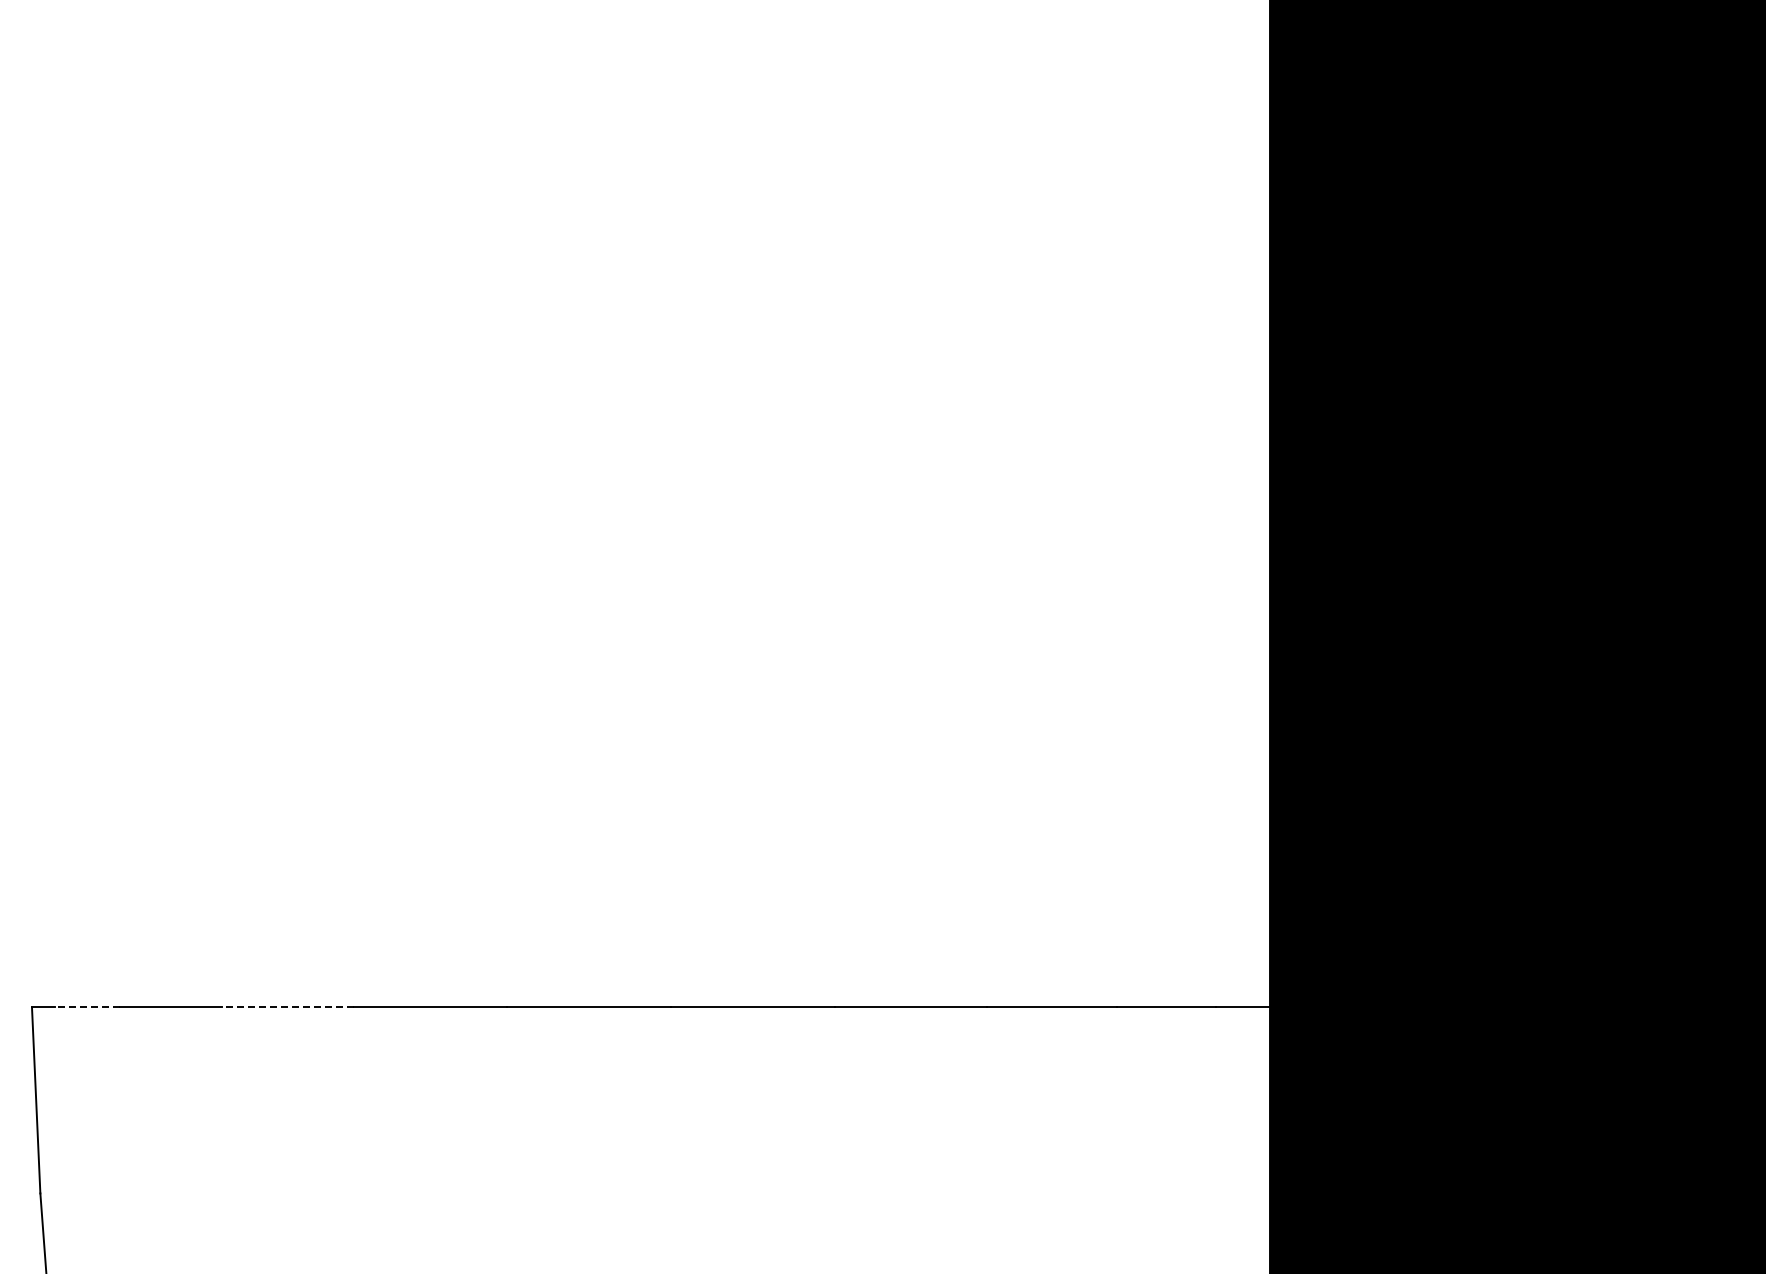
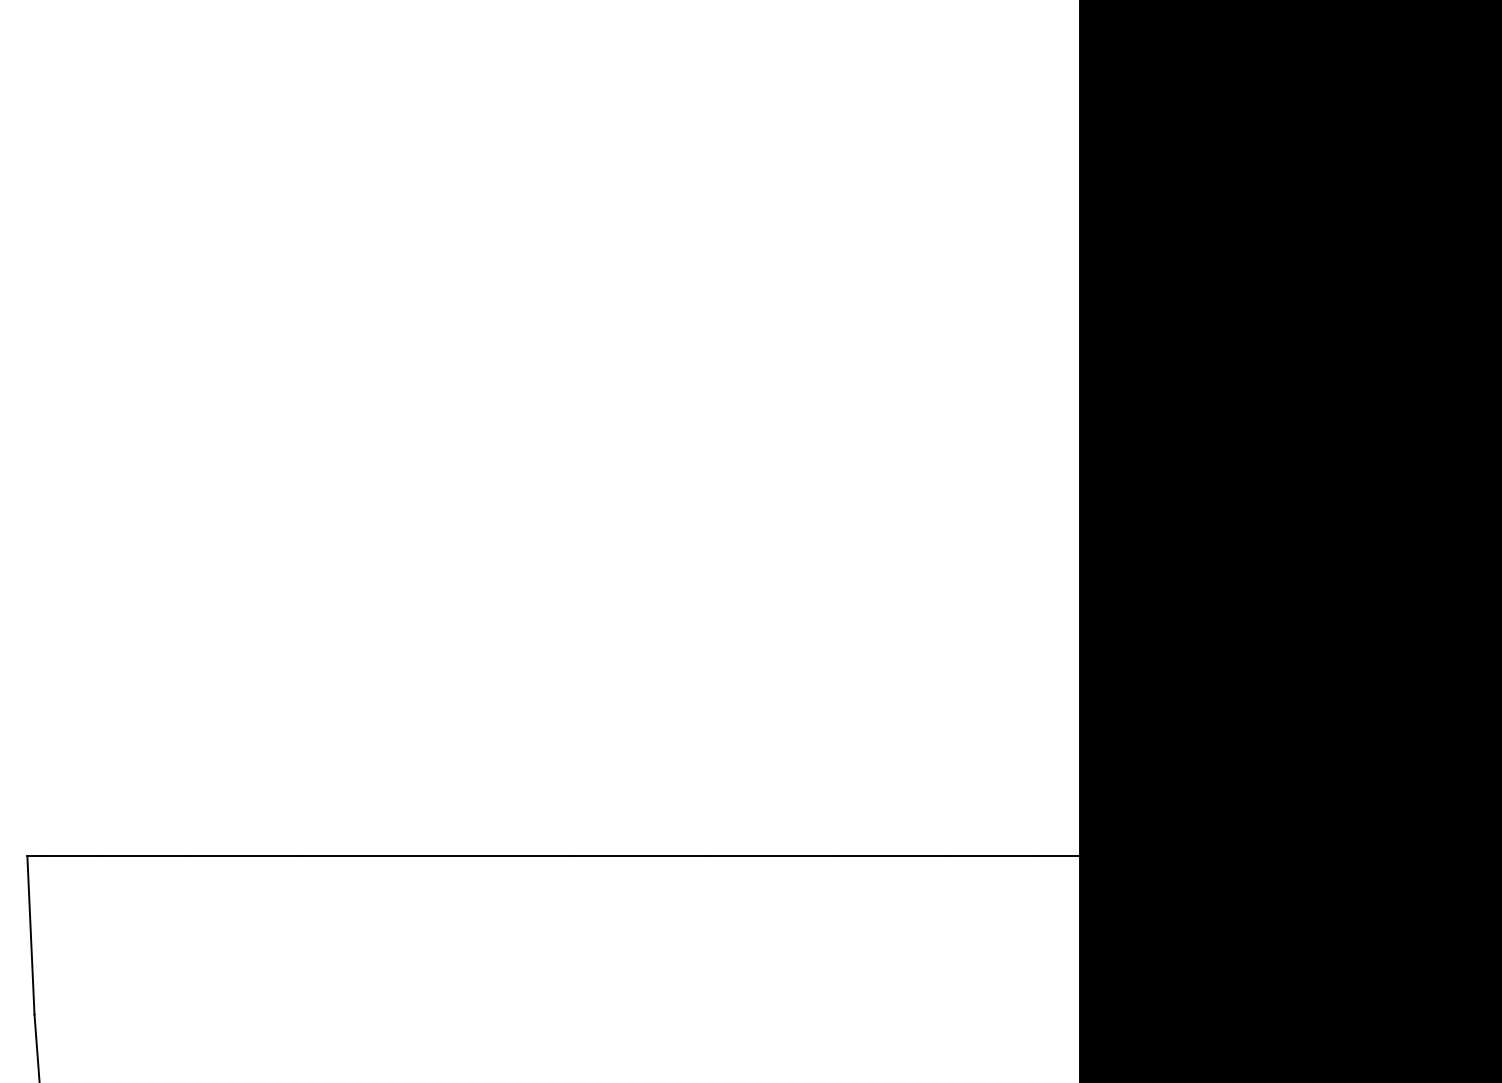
line: (87, 1007) -> (74, 856), dashed -> solid
line: (287, 1007) -> (244, 856), dashed -> solid

